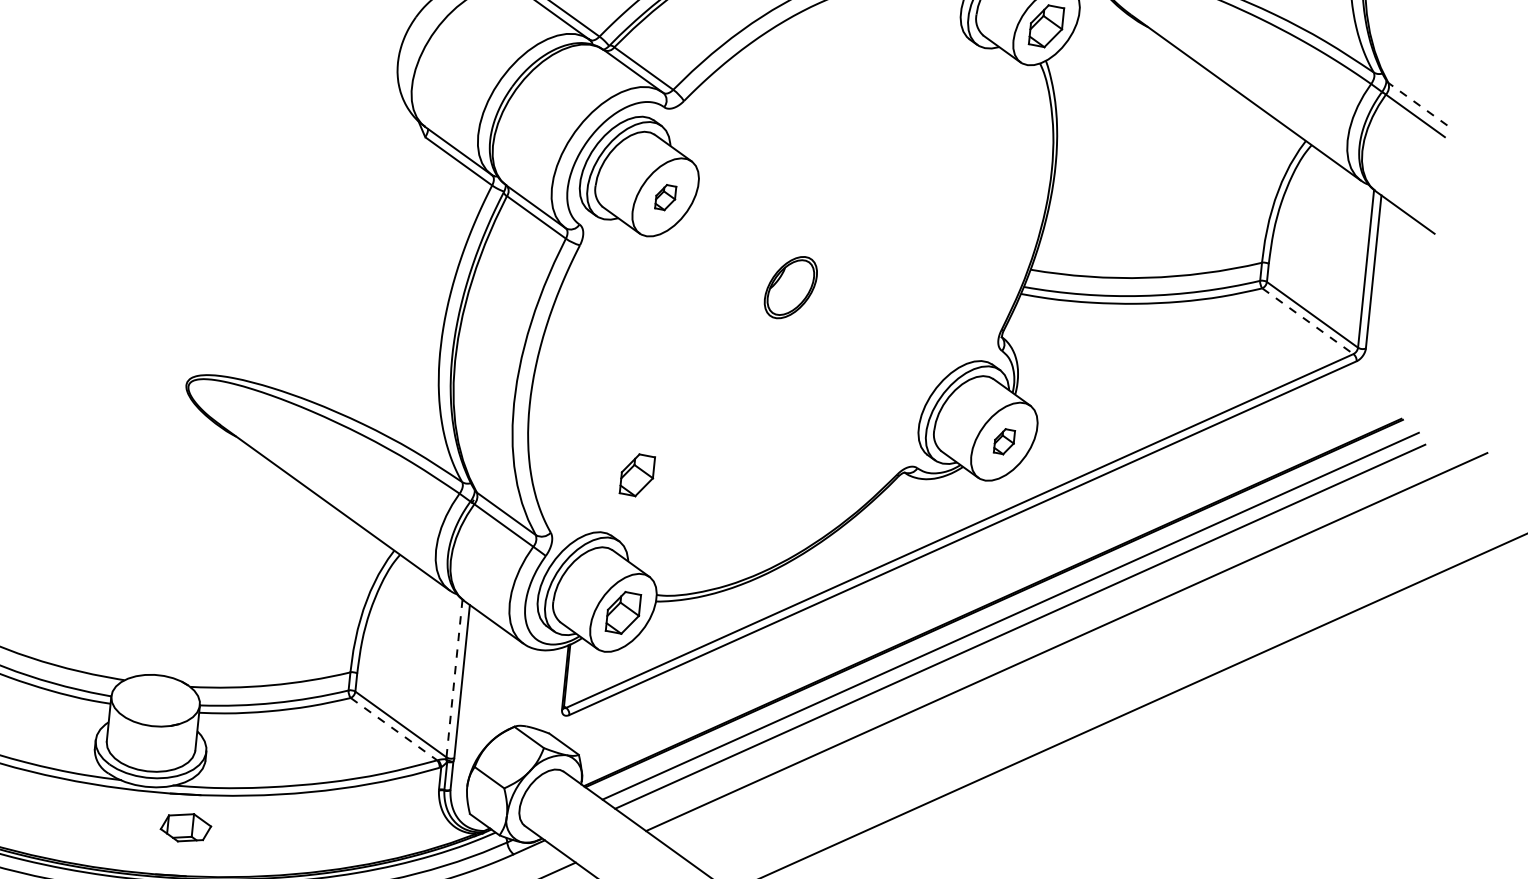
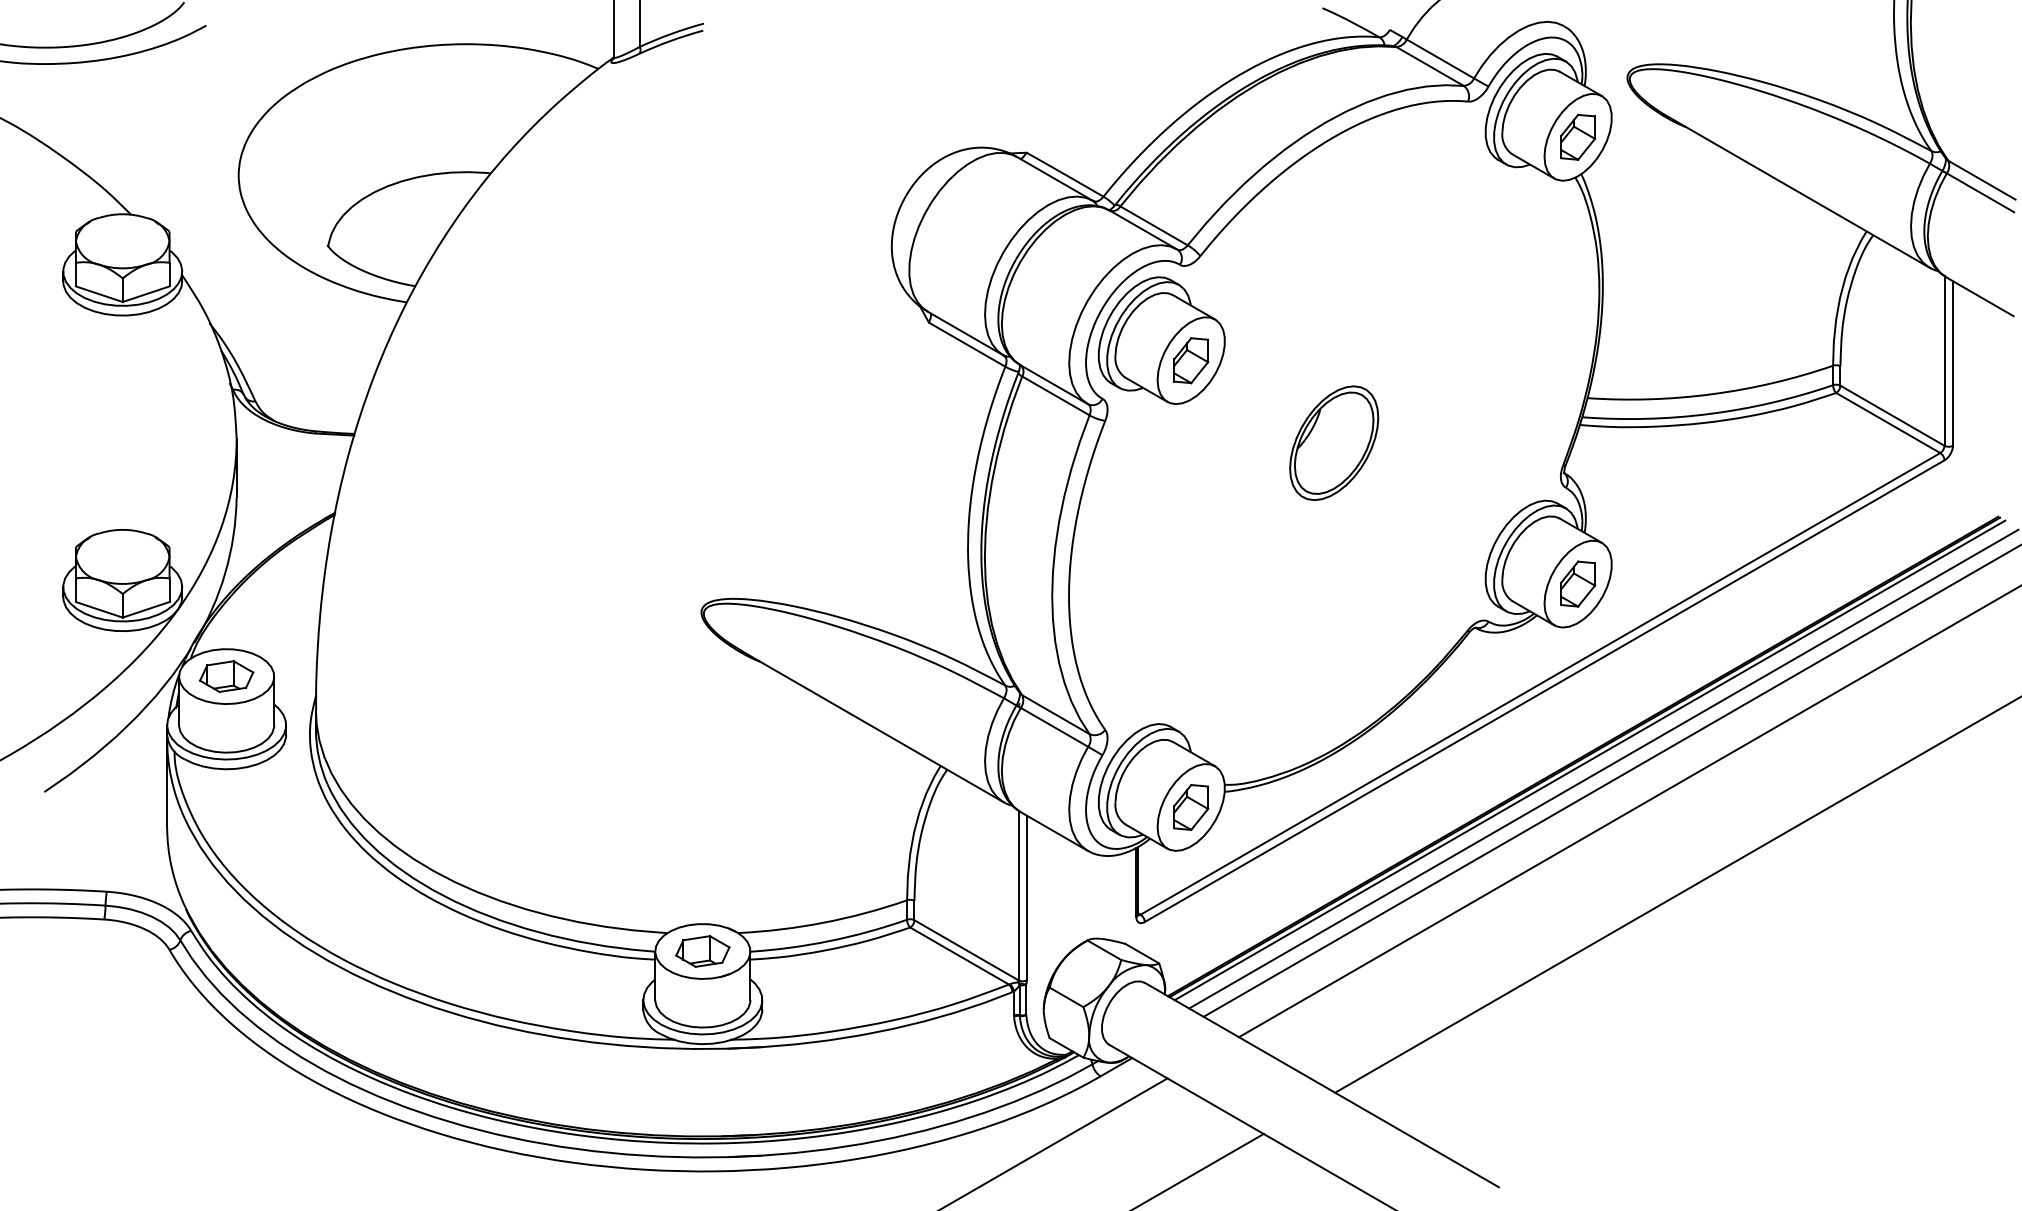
line: (1417, 104) -> (1981, 180), dashed -> solid
part: (665, 197) -> (1191, 360), size x1.67
part: (791, 287) -> (1334, 442), size x1.67
line: (1308, 321) -> (1888, 423), dashed -> solid
part: (1004, 441) -> (1578, 583), size x1.67
part: (637, 475) -> (1191, 659), removed
line: (998, 606) -> (1589, 760), added
line: (454, 678) -> (1018, 895), dashed -> solid
line: (393, 729) -> (959, 956), dashed -> solid
part: (185, 827) -> (702, 951), moved

